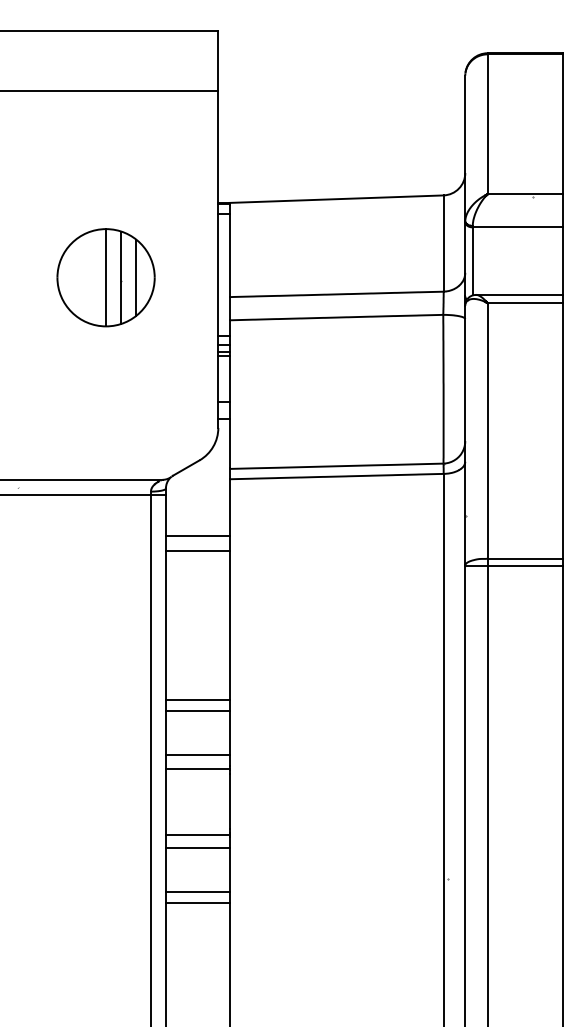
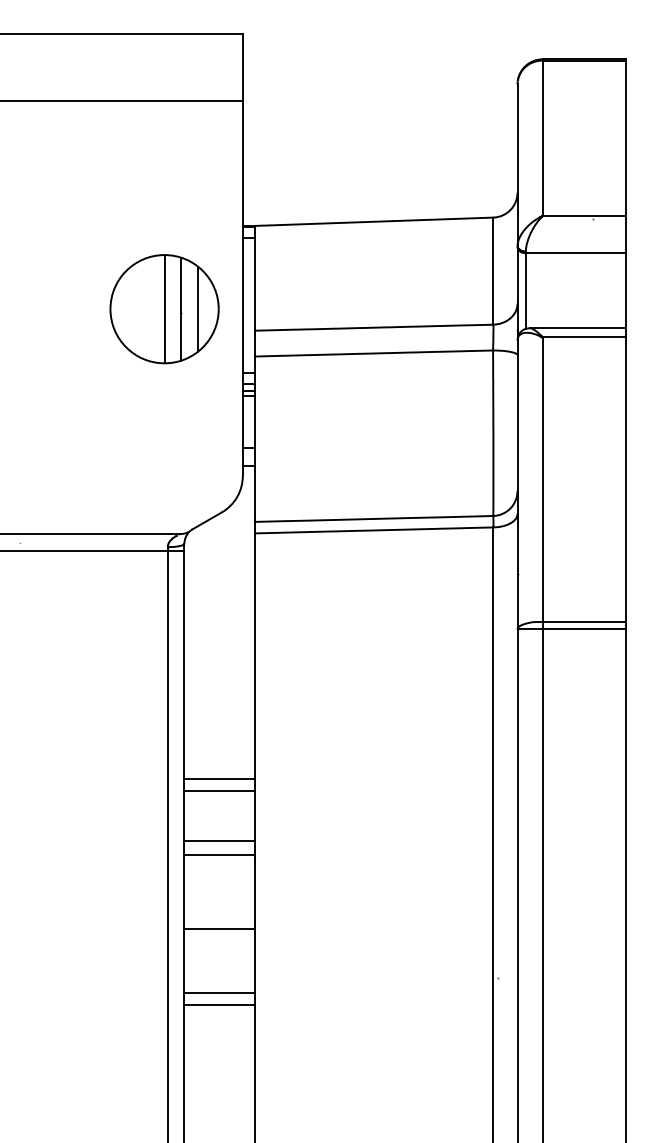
part: (105, 277) -> (163, 308), moved
line: (197, 536) -> (219, 597), removed
line: (197, 550) -> (219, 612), removed
line: (197, 847) -> (219, 943), removed

